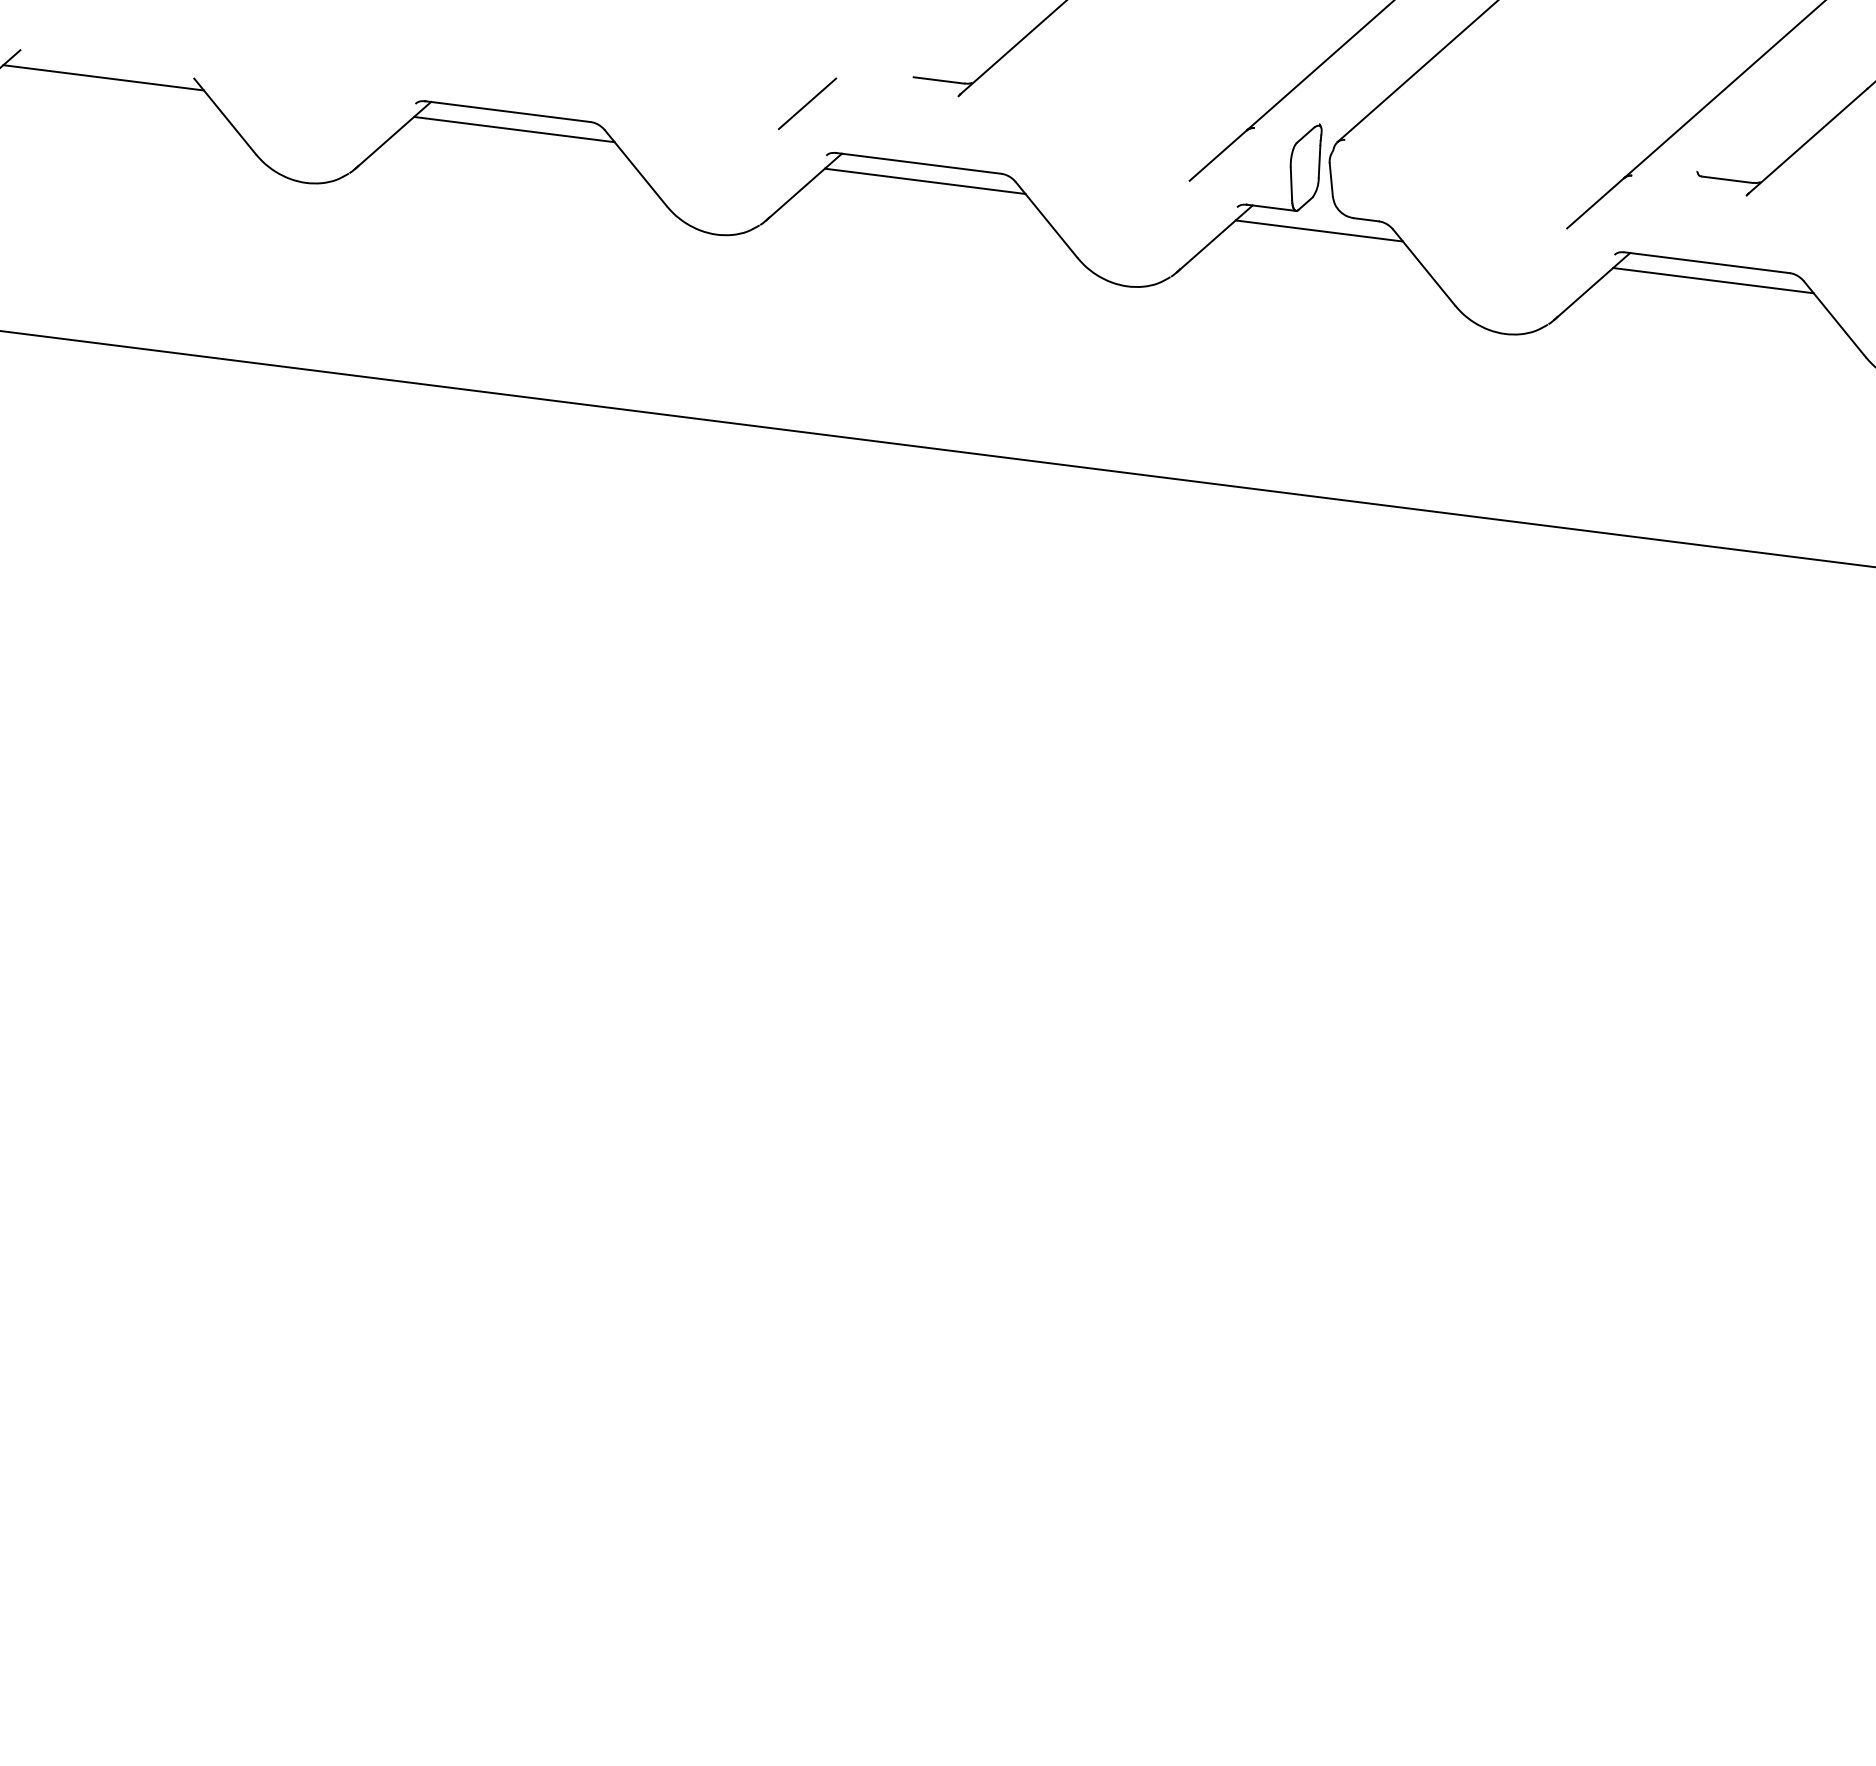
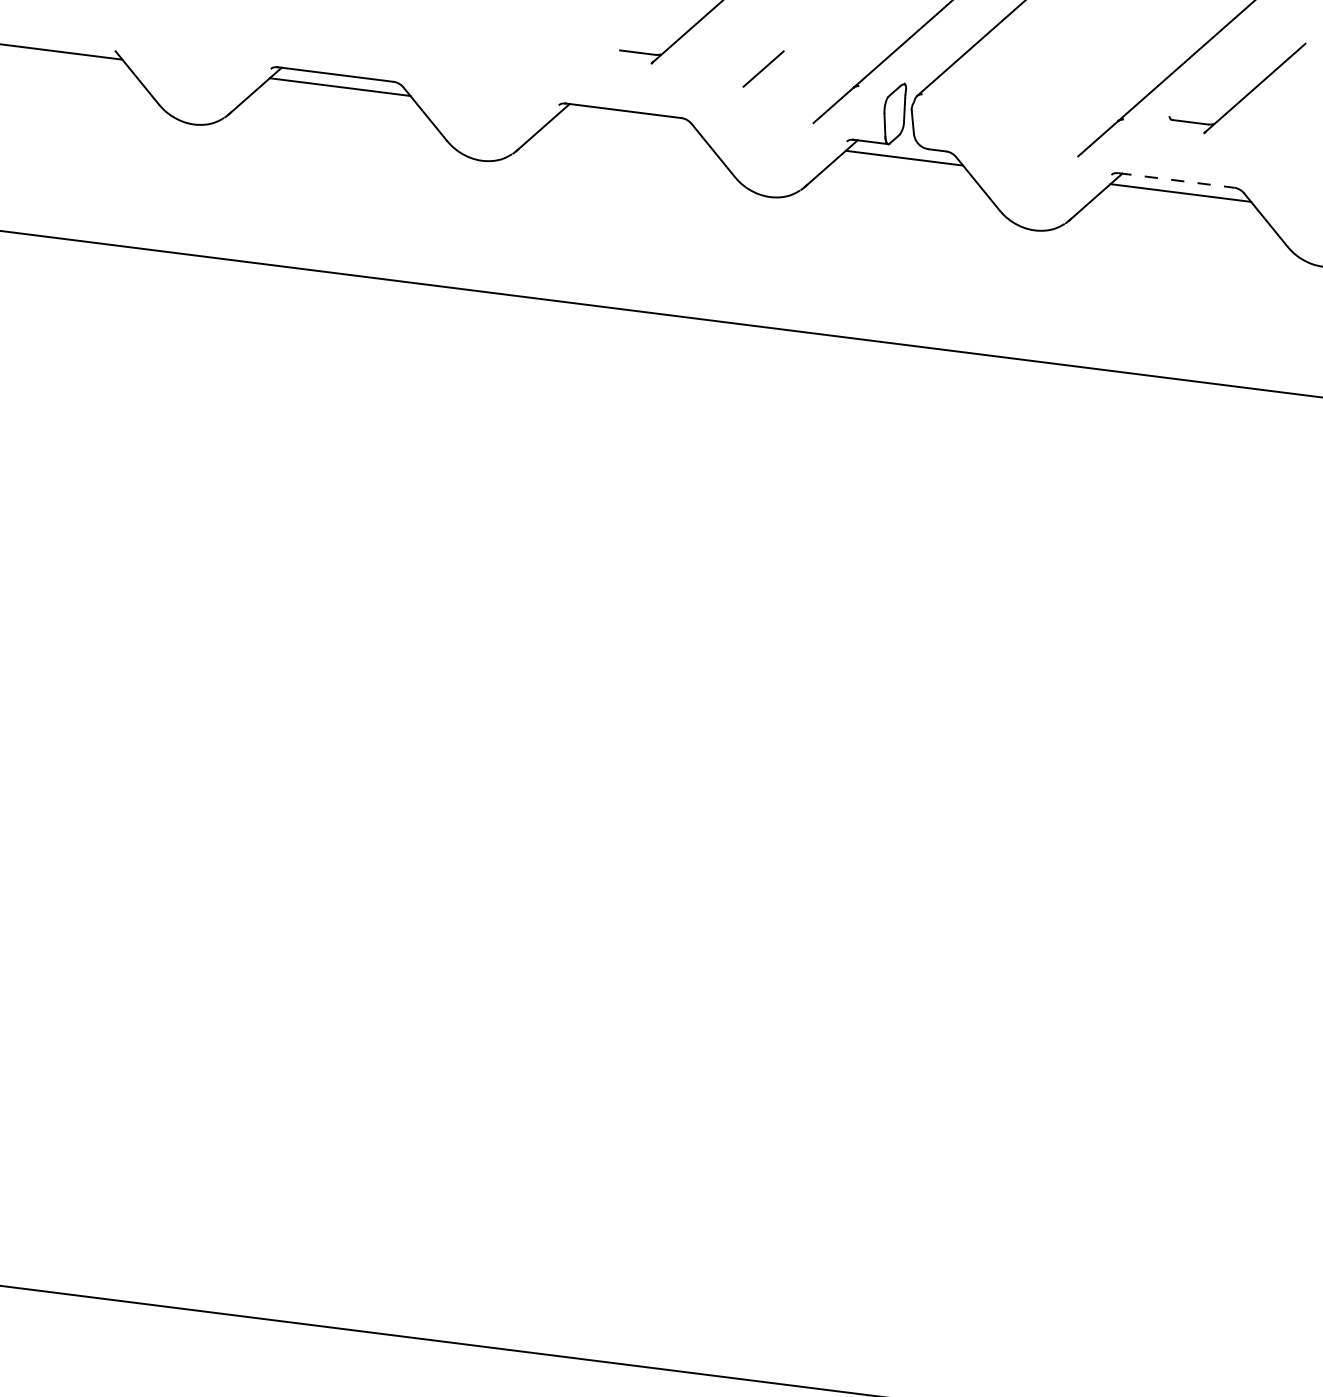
line: (807, 103) -> (763, 68), moved
line: (924, 181) -> (627, 123), removed
line: (1707, 262) -> (1176, 180), solid -> dashed

